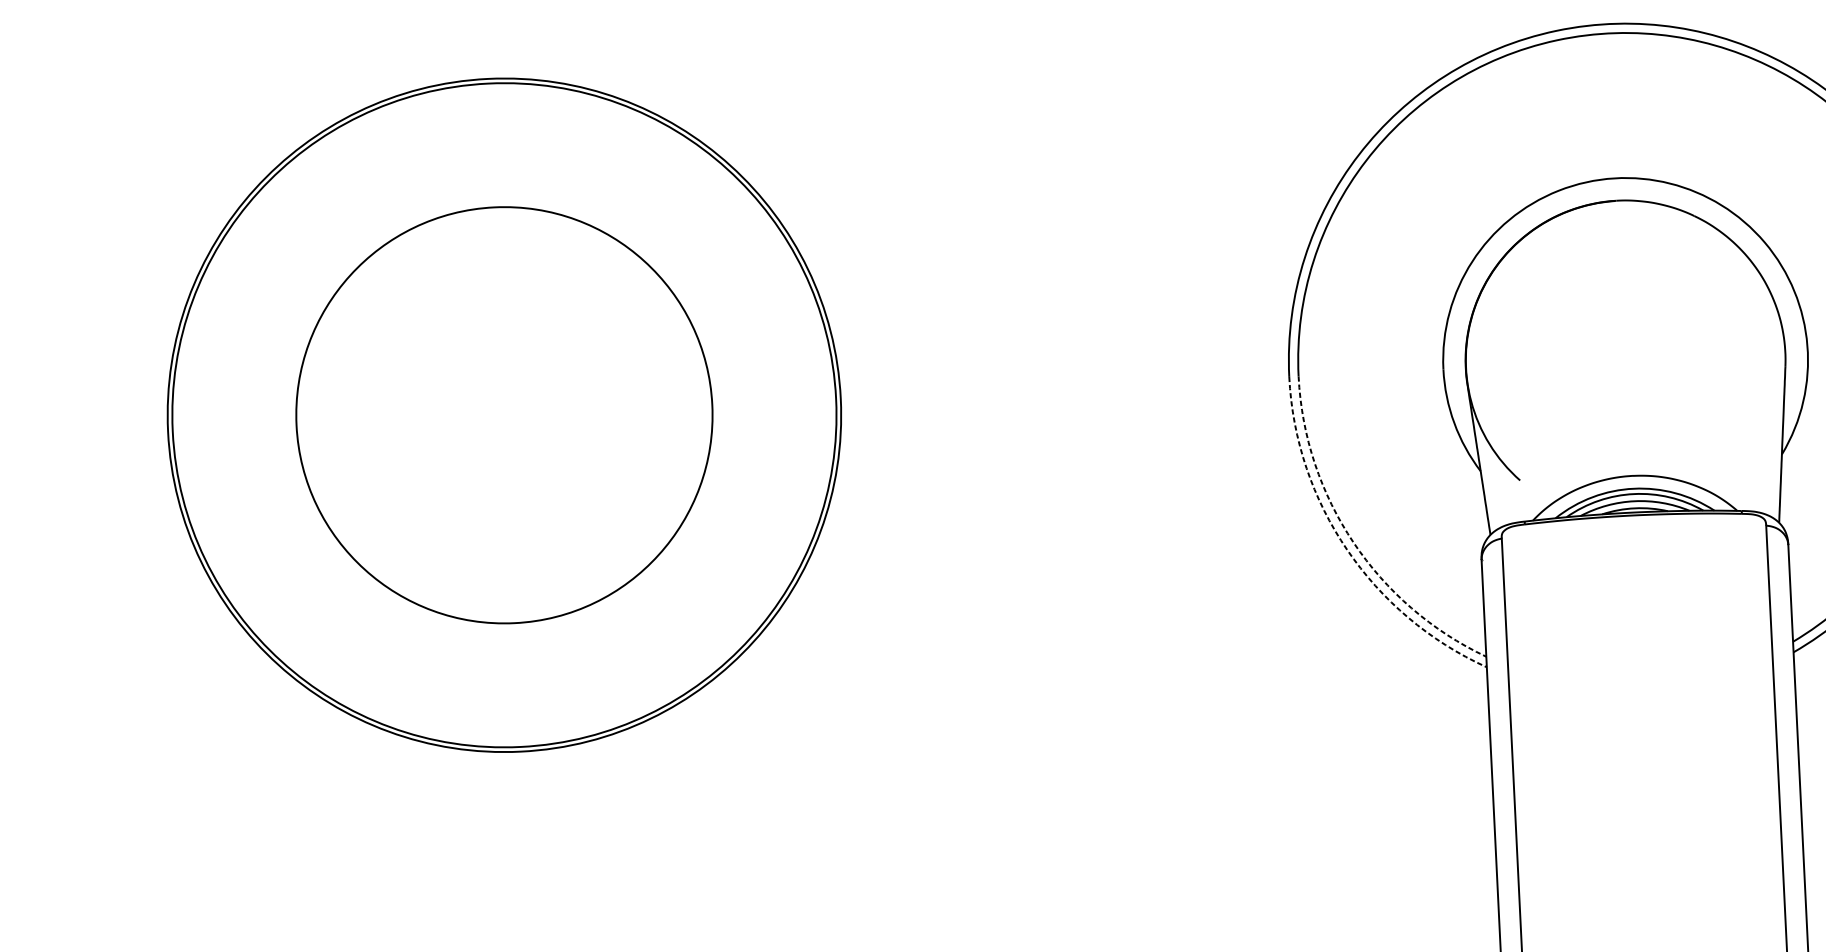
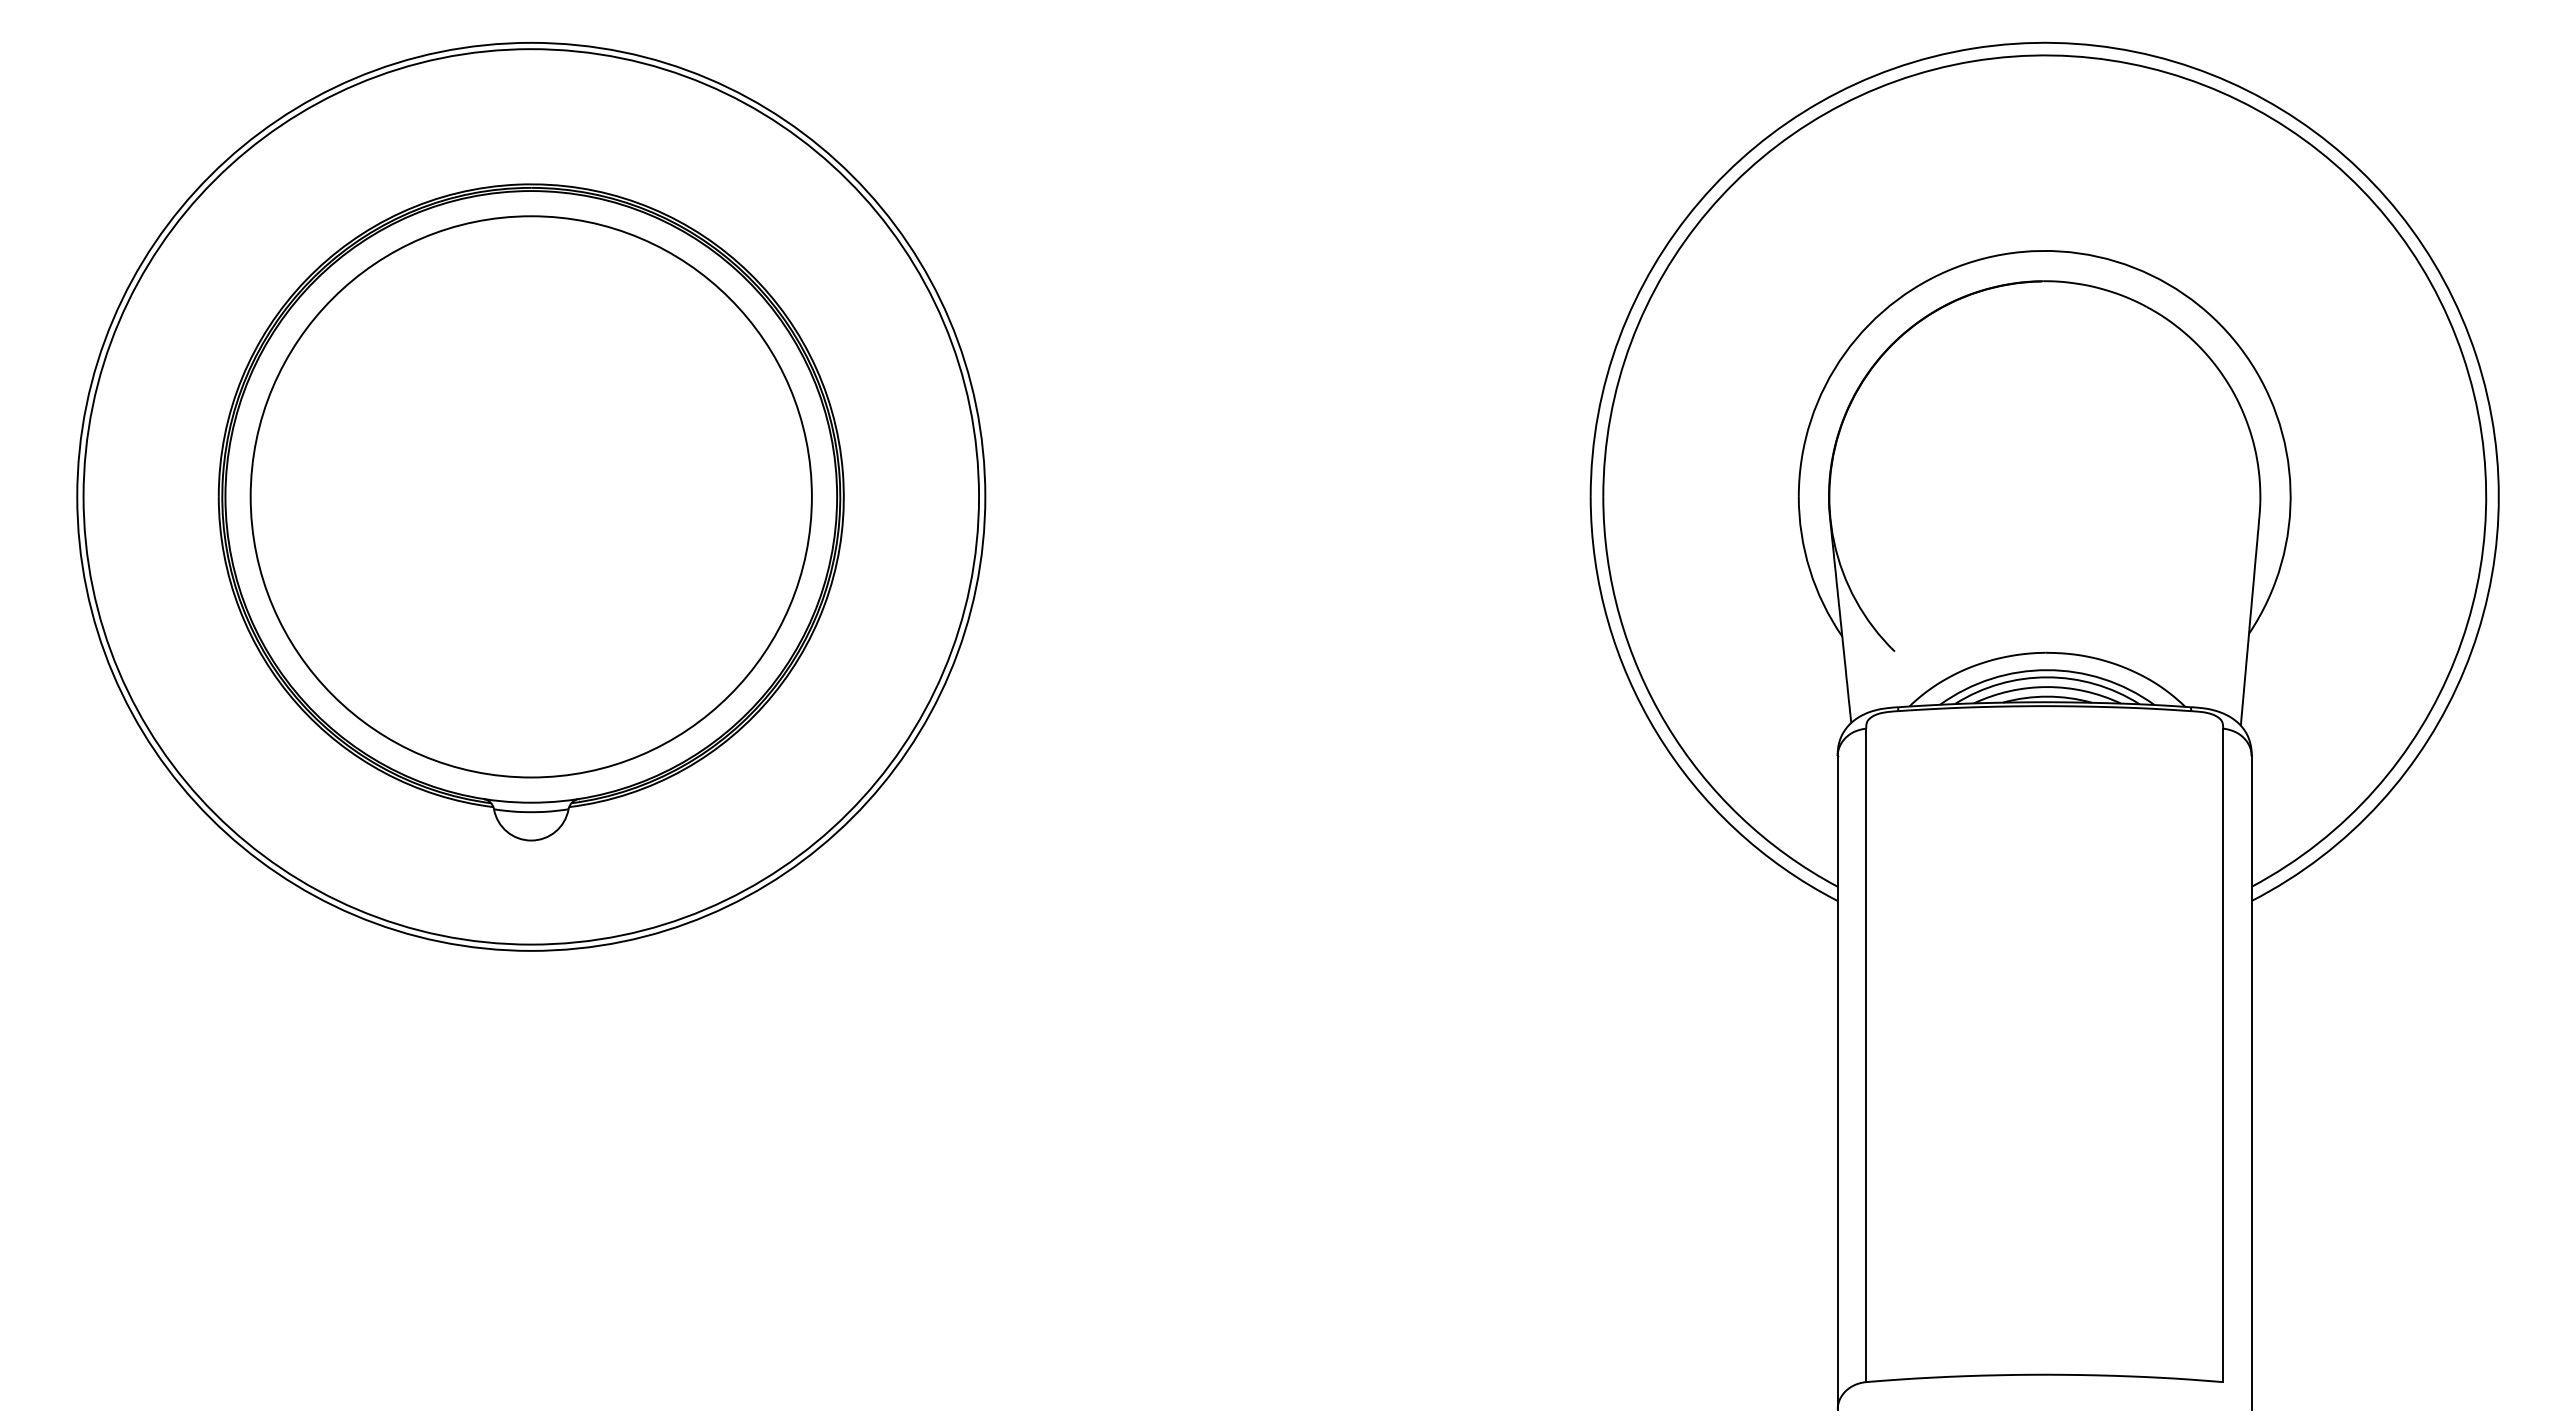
part: (504, 426) -> (530, 512), added
arc: (1353, 542) -> (1666, 724), dashed -> solid
arc: (1347, 549) -> (1657, 733), dashed -> solid

